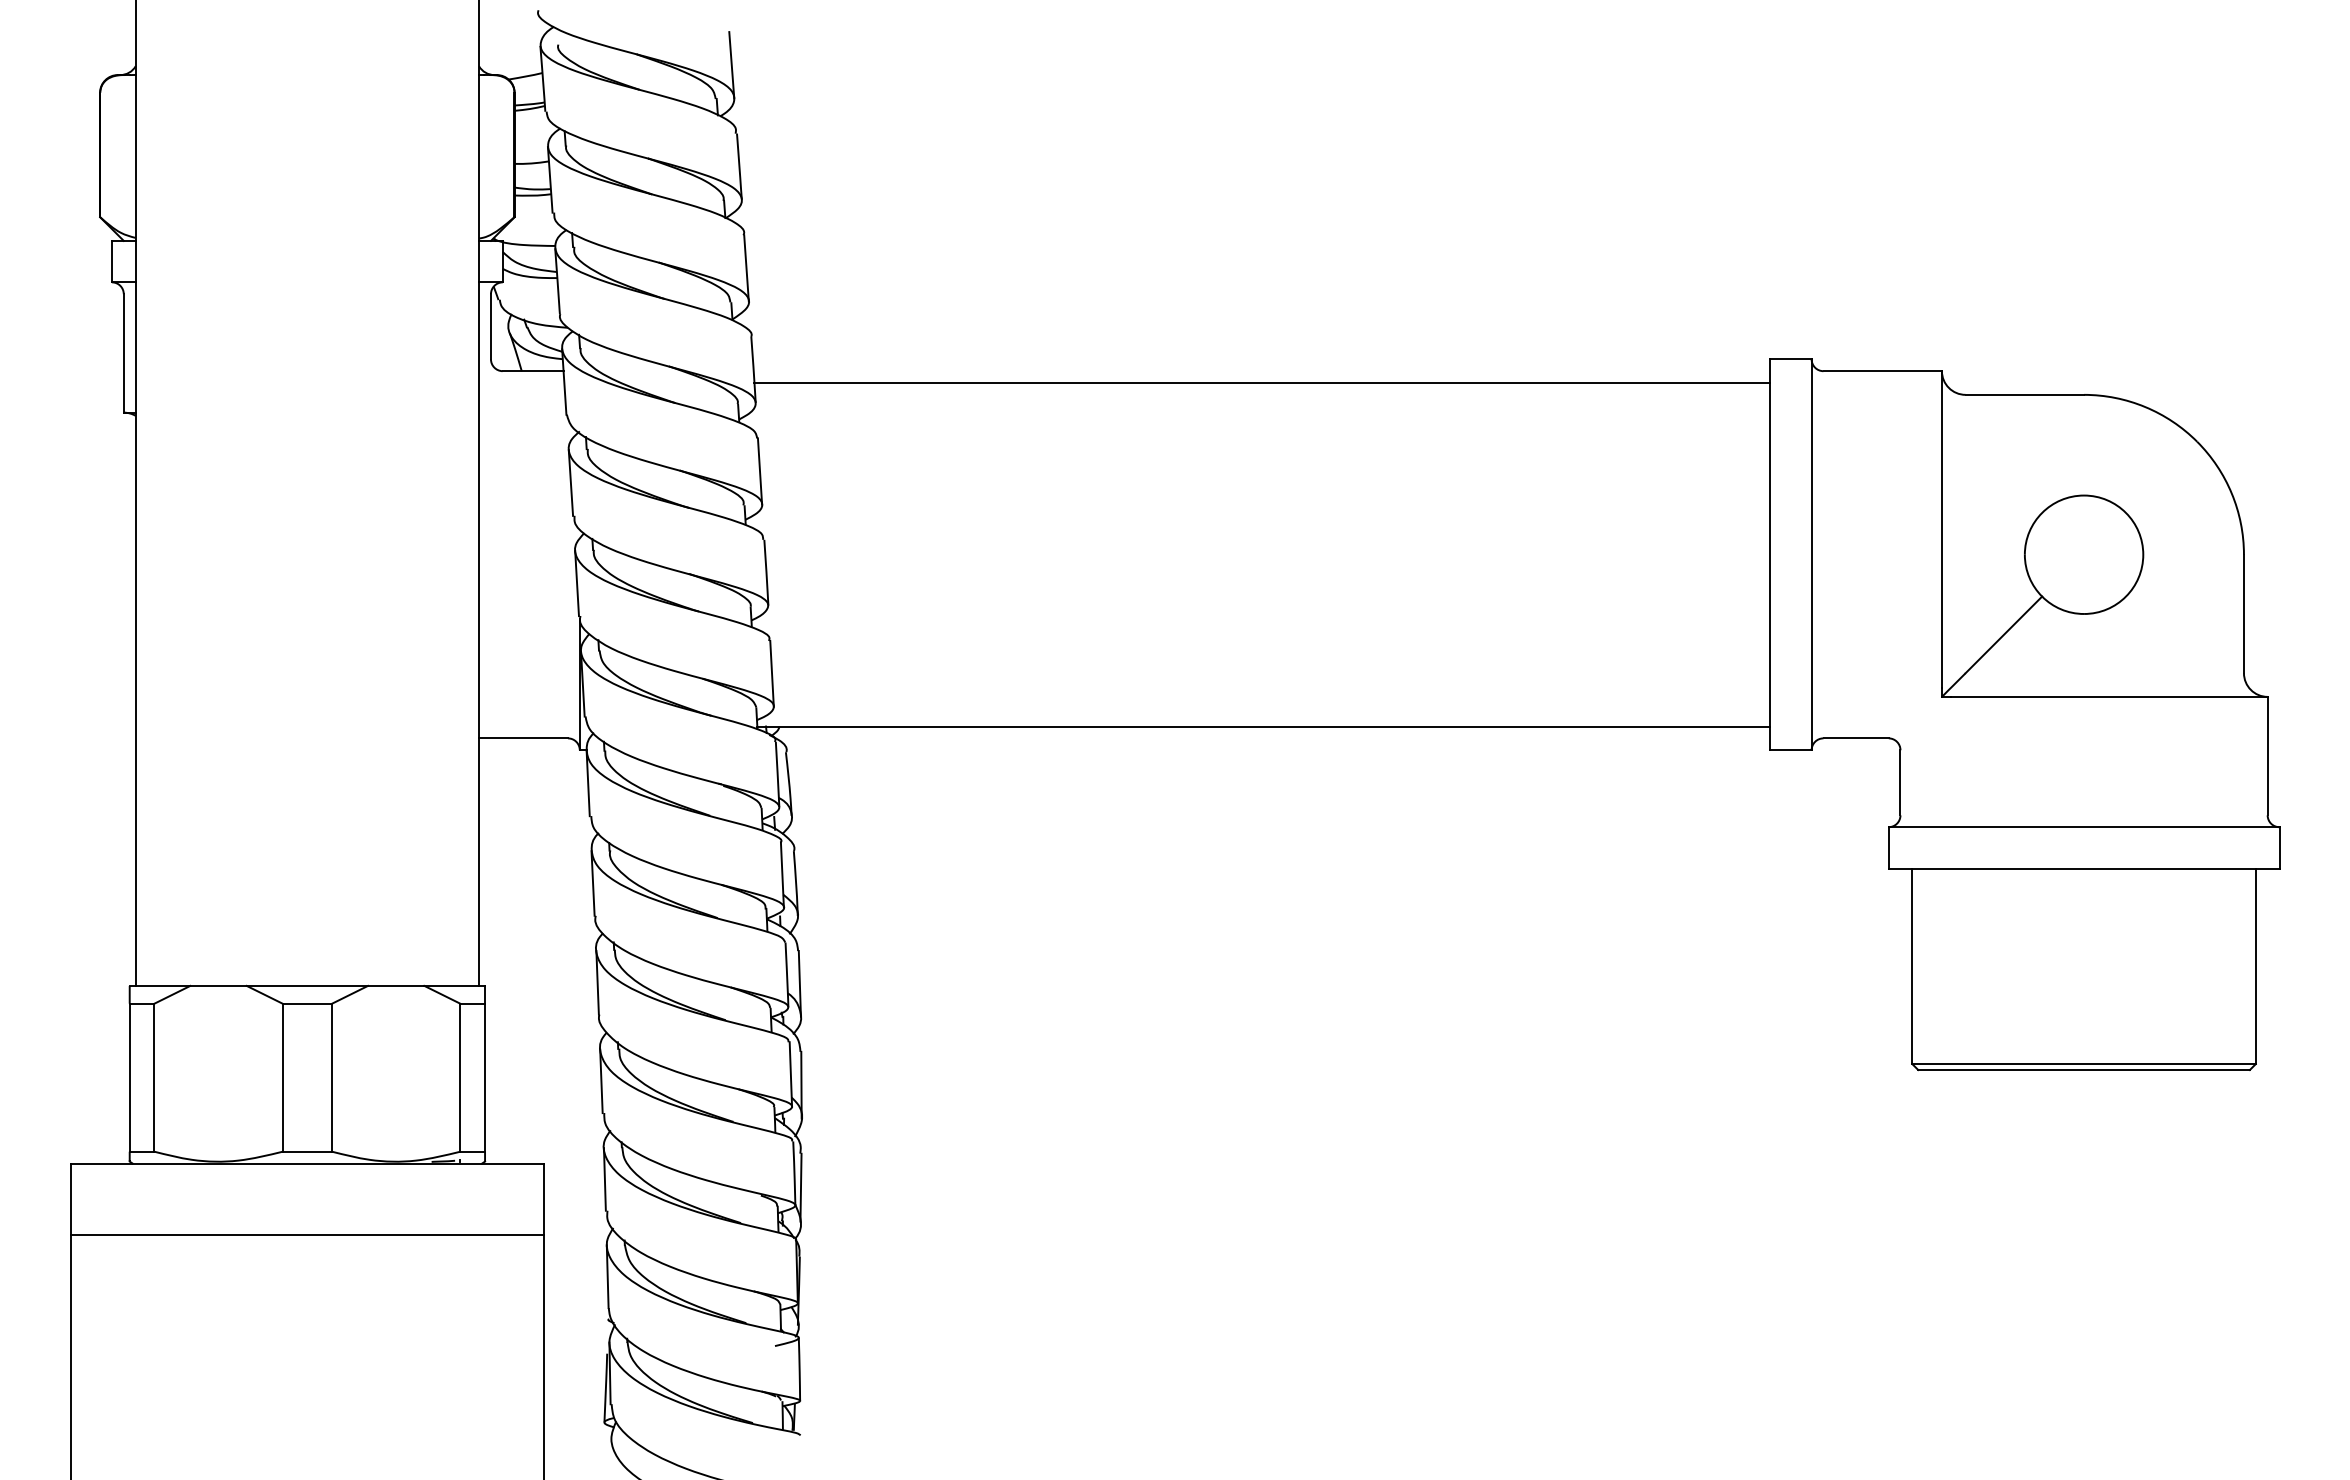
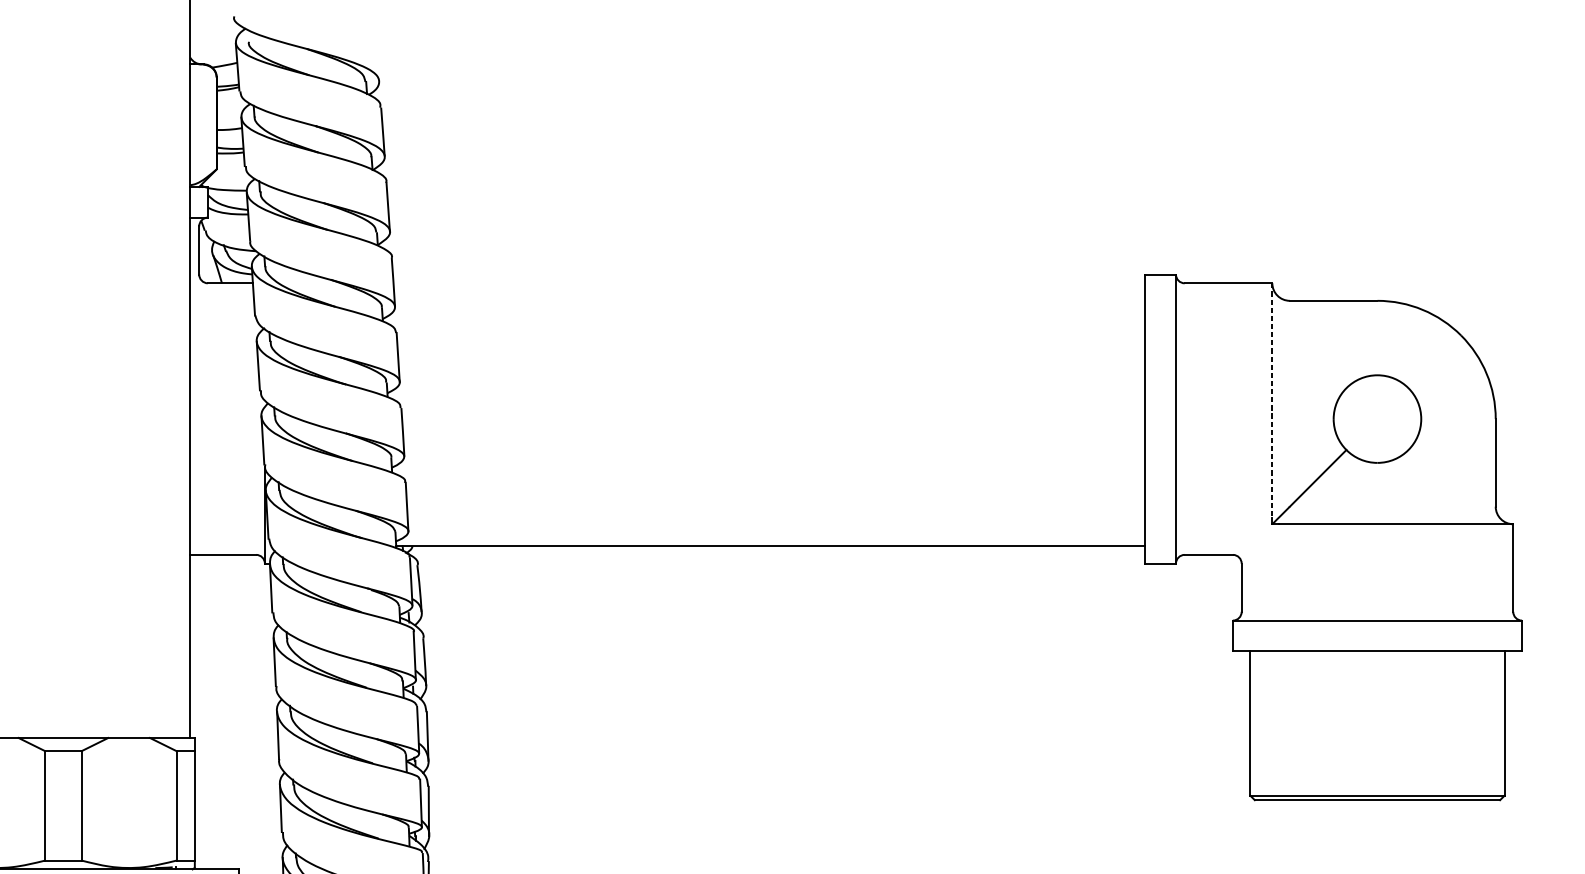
line: (731, 65) -> (377, 57), removed
line: (1262, 383) -> (769, 292), removed
line: (1941, 529) -> (1272, 400), solid -> dashed

